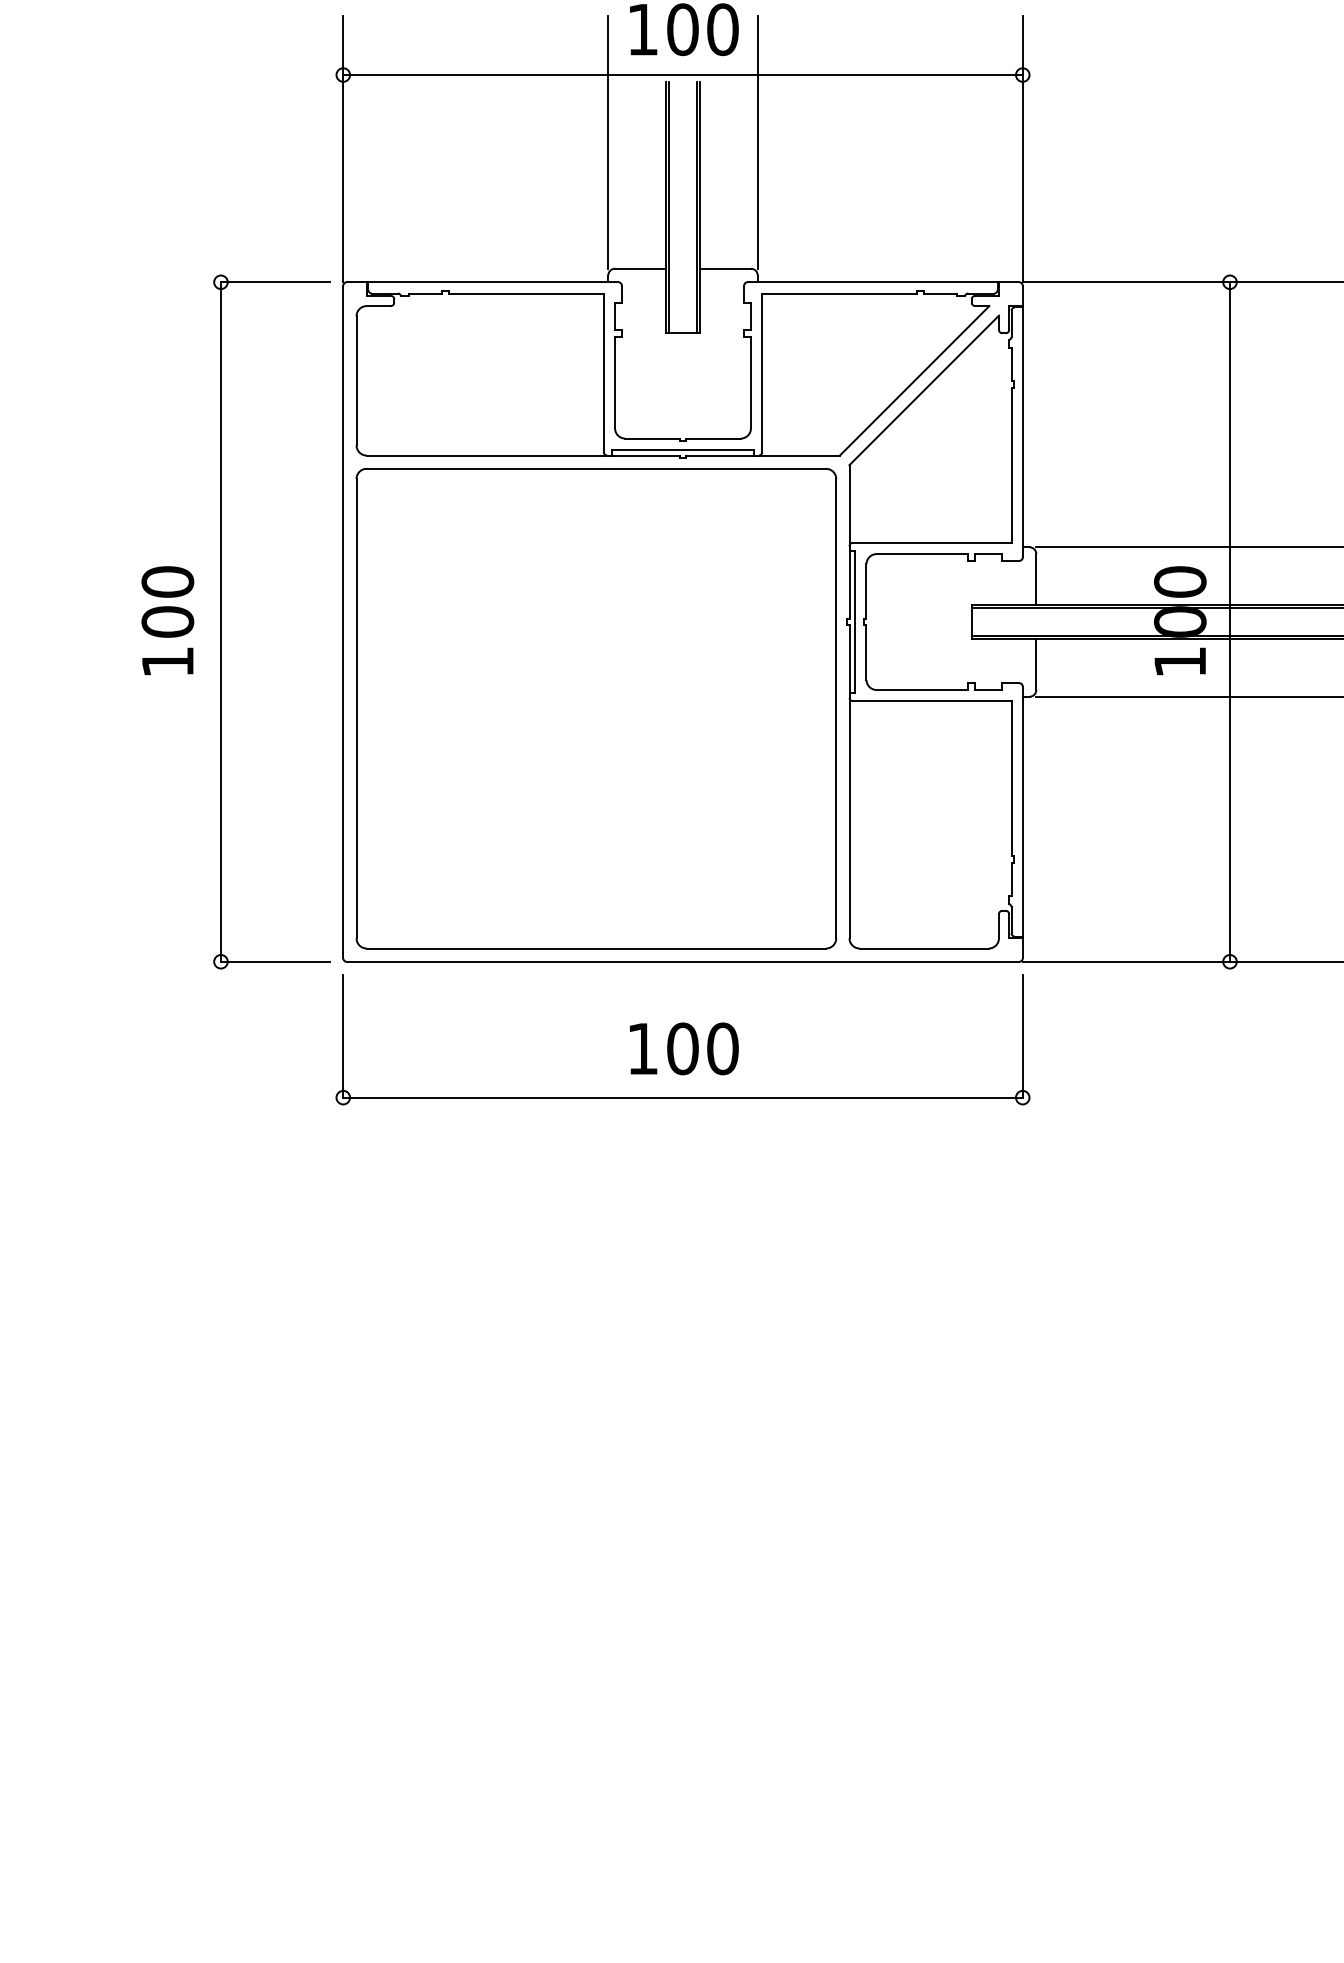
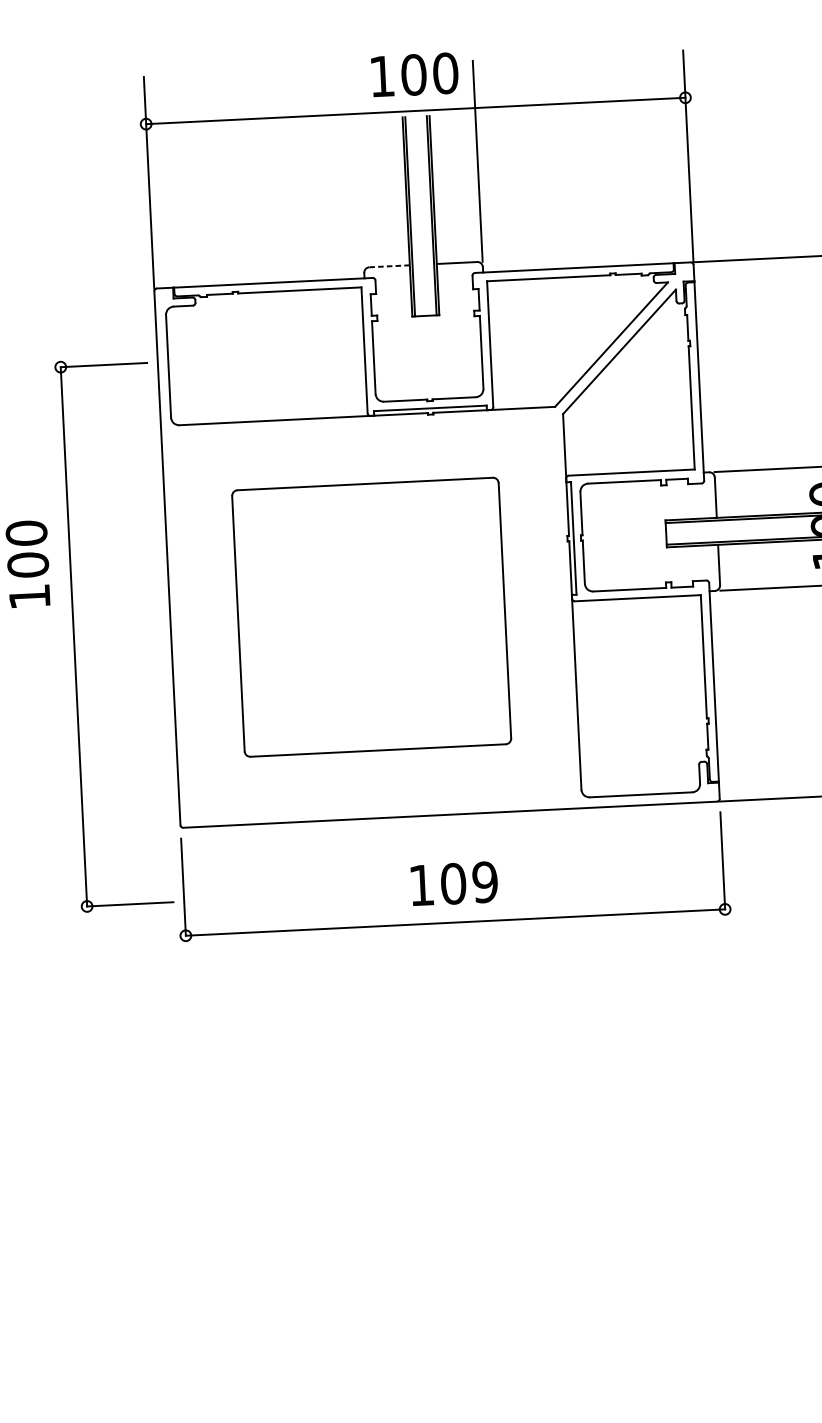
line: (608, 141) -> (359, 166), removed
line: (640, 268) -> (389, 266), solid -> dashed
part: (221, 621) -> (74, 636), moved
part: (596, 708) -> (371, 617), size x0.7
text: (722, 1048) -> (484, 882), 100 -> 109

